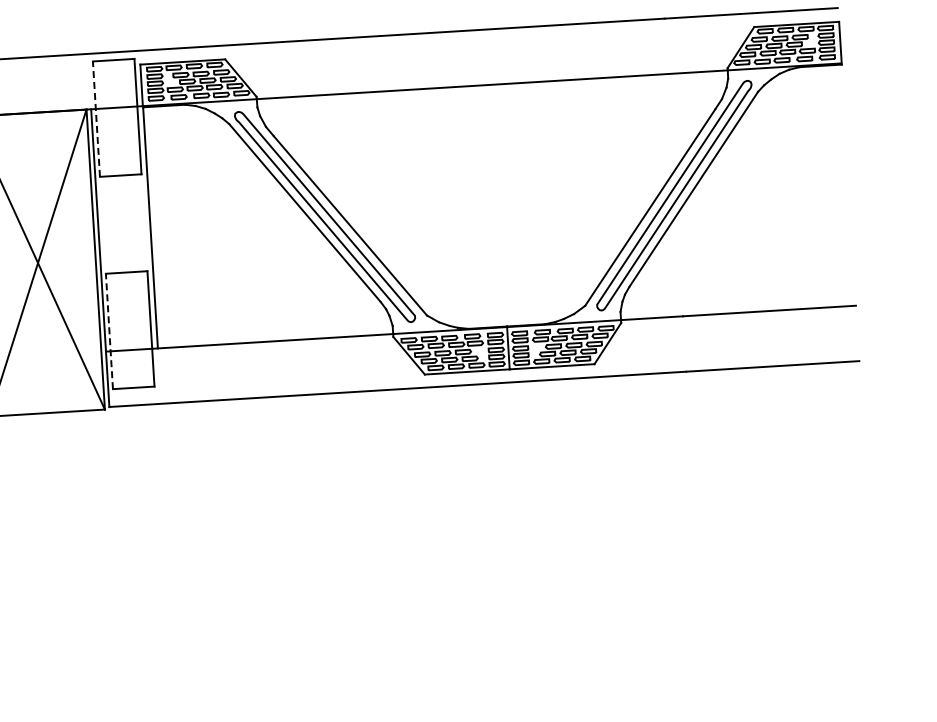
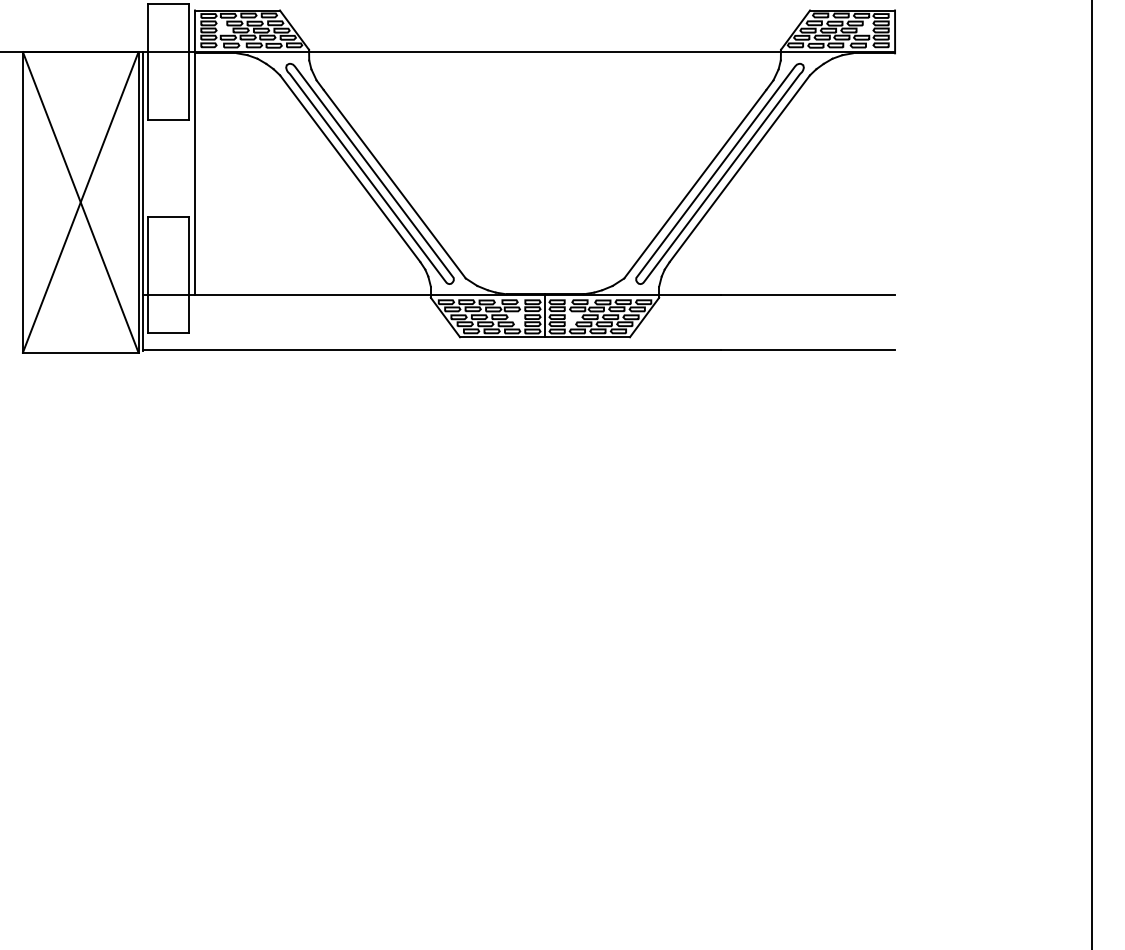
line: (96, 119) -> (147, 62), dashed -> solid
line: (109, 330) -> (147, 274), dashed -> solid

